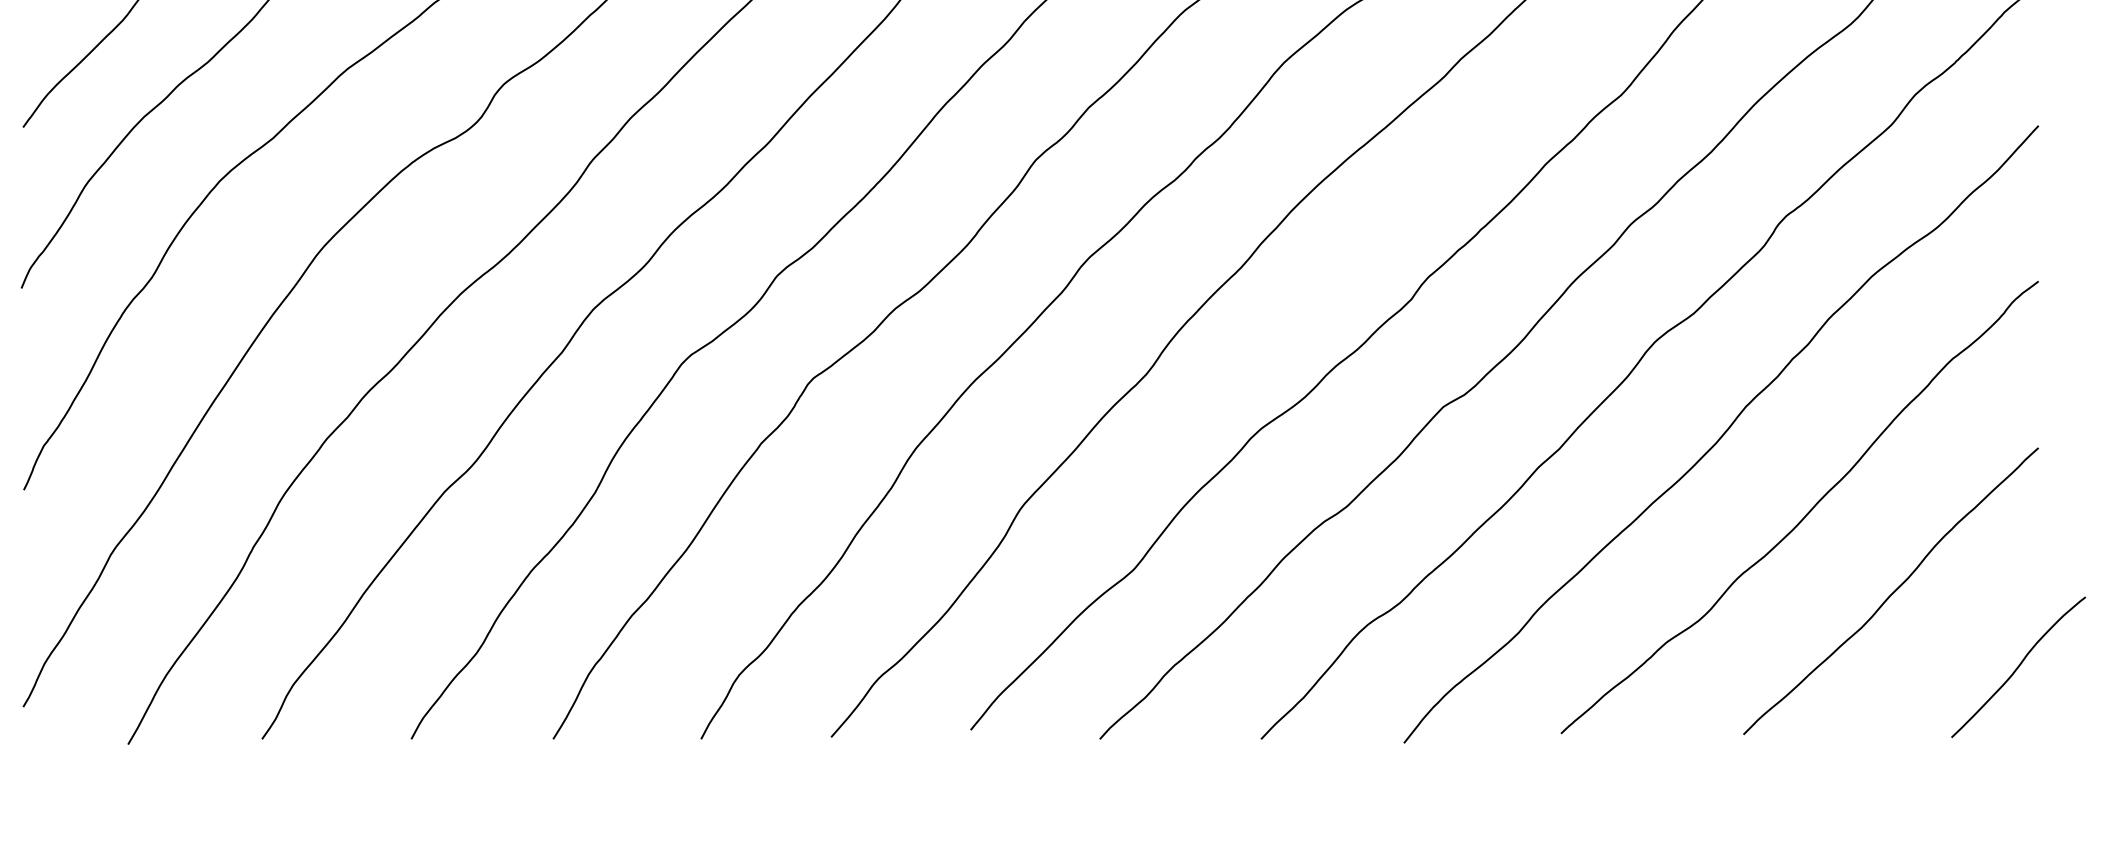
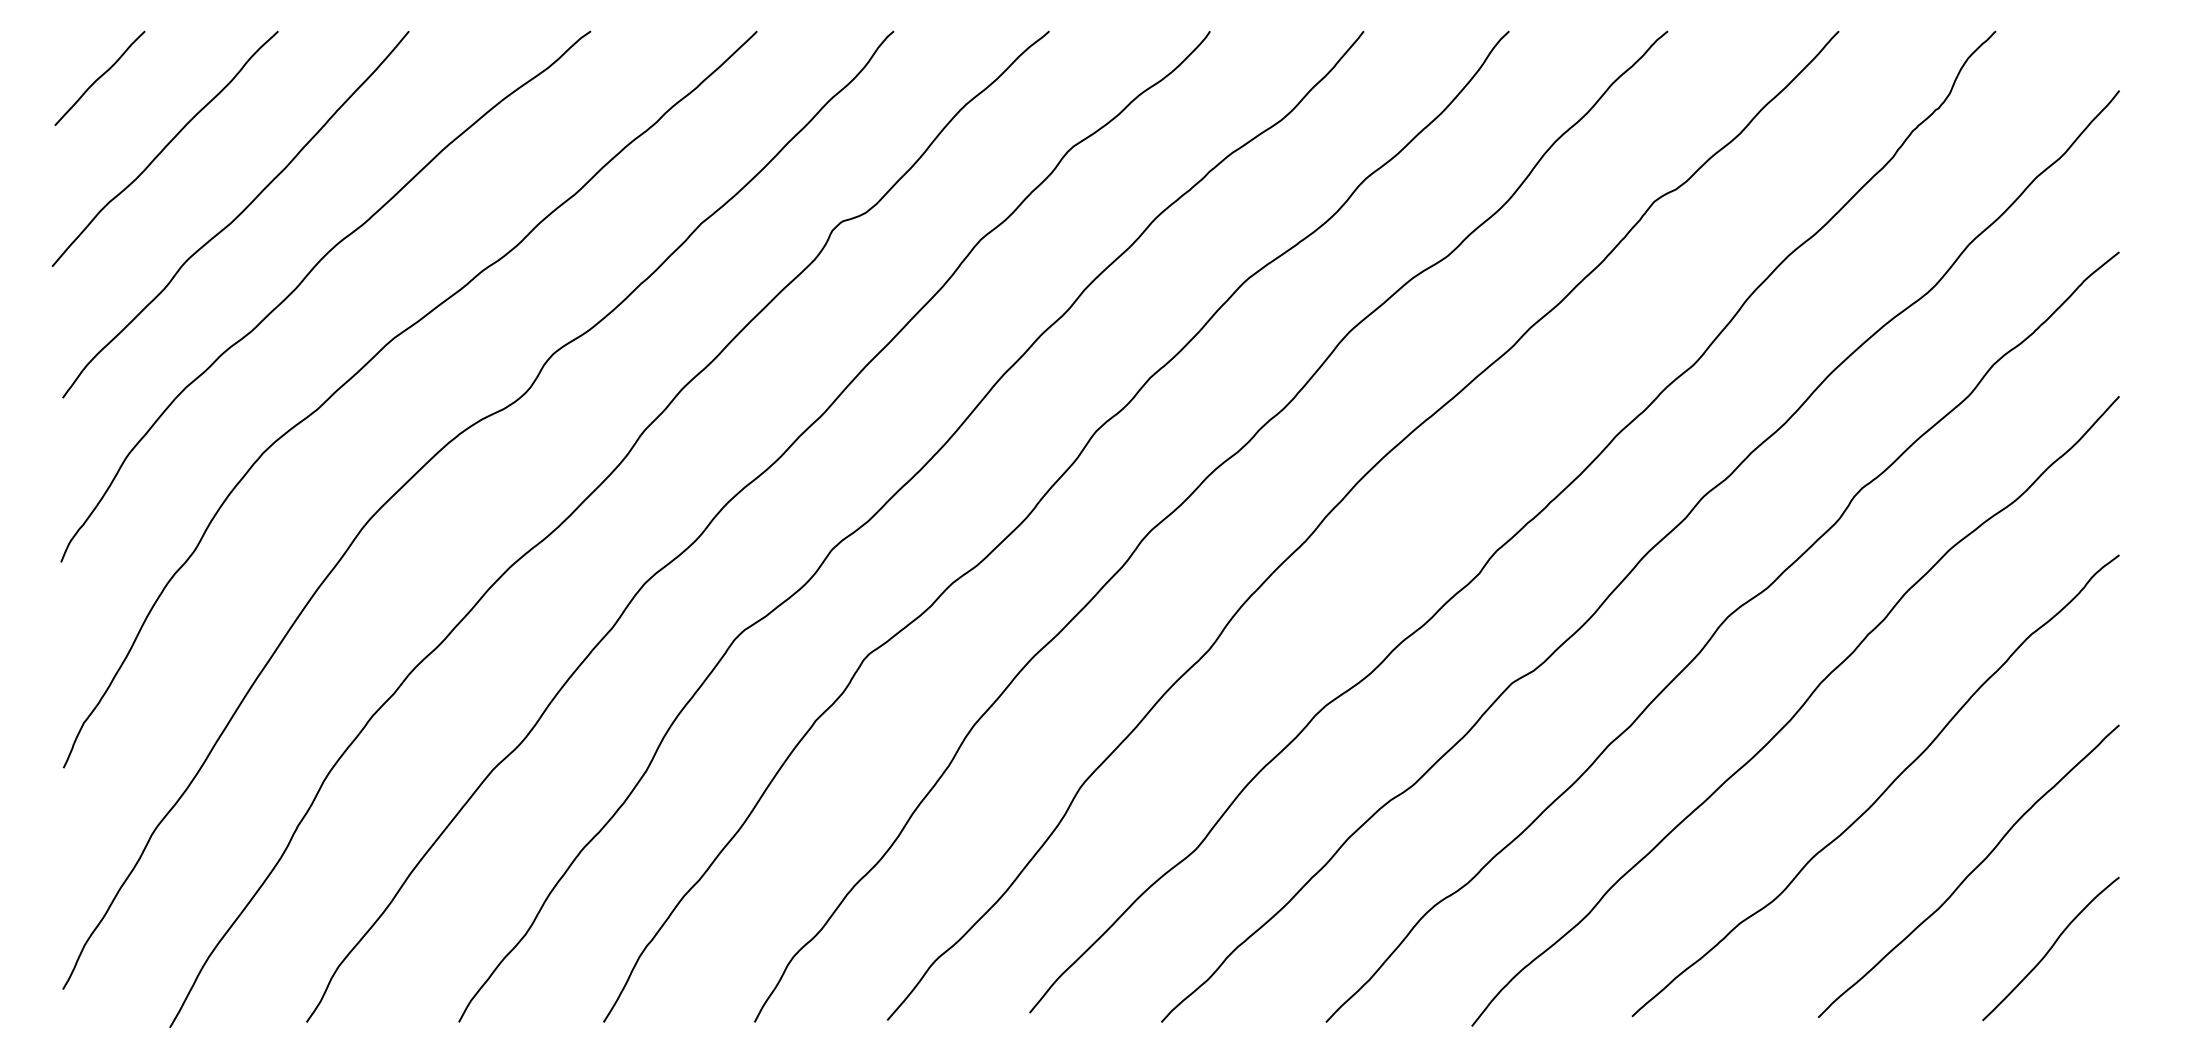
curve: (2018, 666) -> (2050, 948), moved

